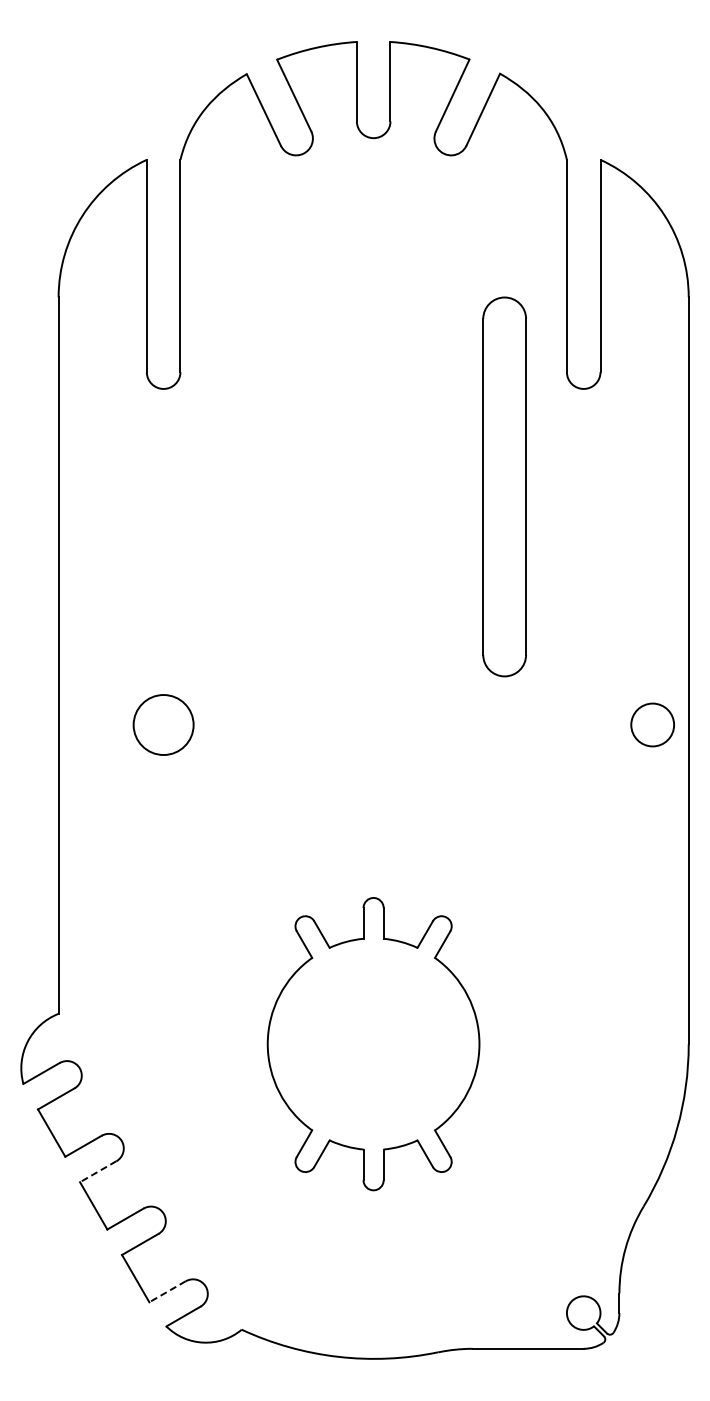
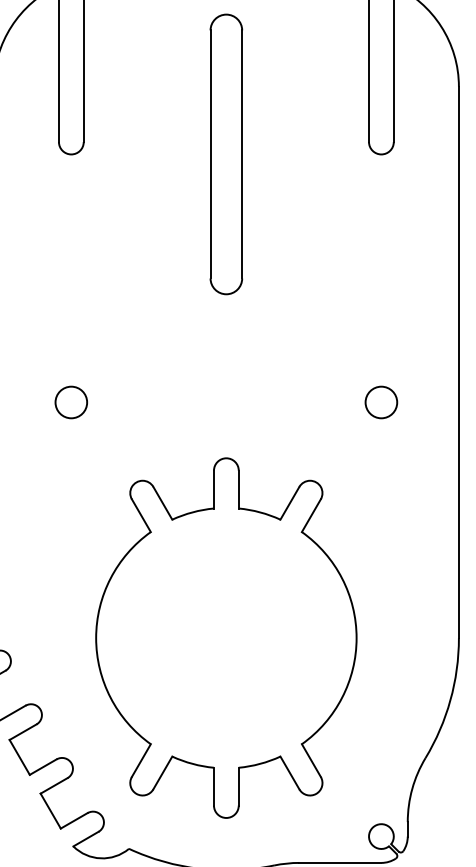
part: (504, 486) -> (226, 154), moved
circle: (163, 724) -> (71, 402), size x0.71
circle: (652, 724) -> (381, 402), moved
part: (373, 1043) -> (226, 637), size x1.67
line: (97, 1171) -> (22, 732), dashed -> solid
line: (167, 1292) -> (74, 821), dashed -> solid

